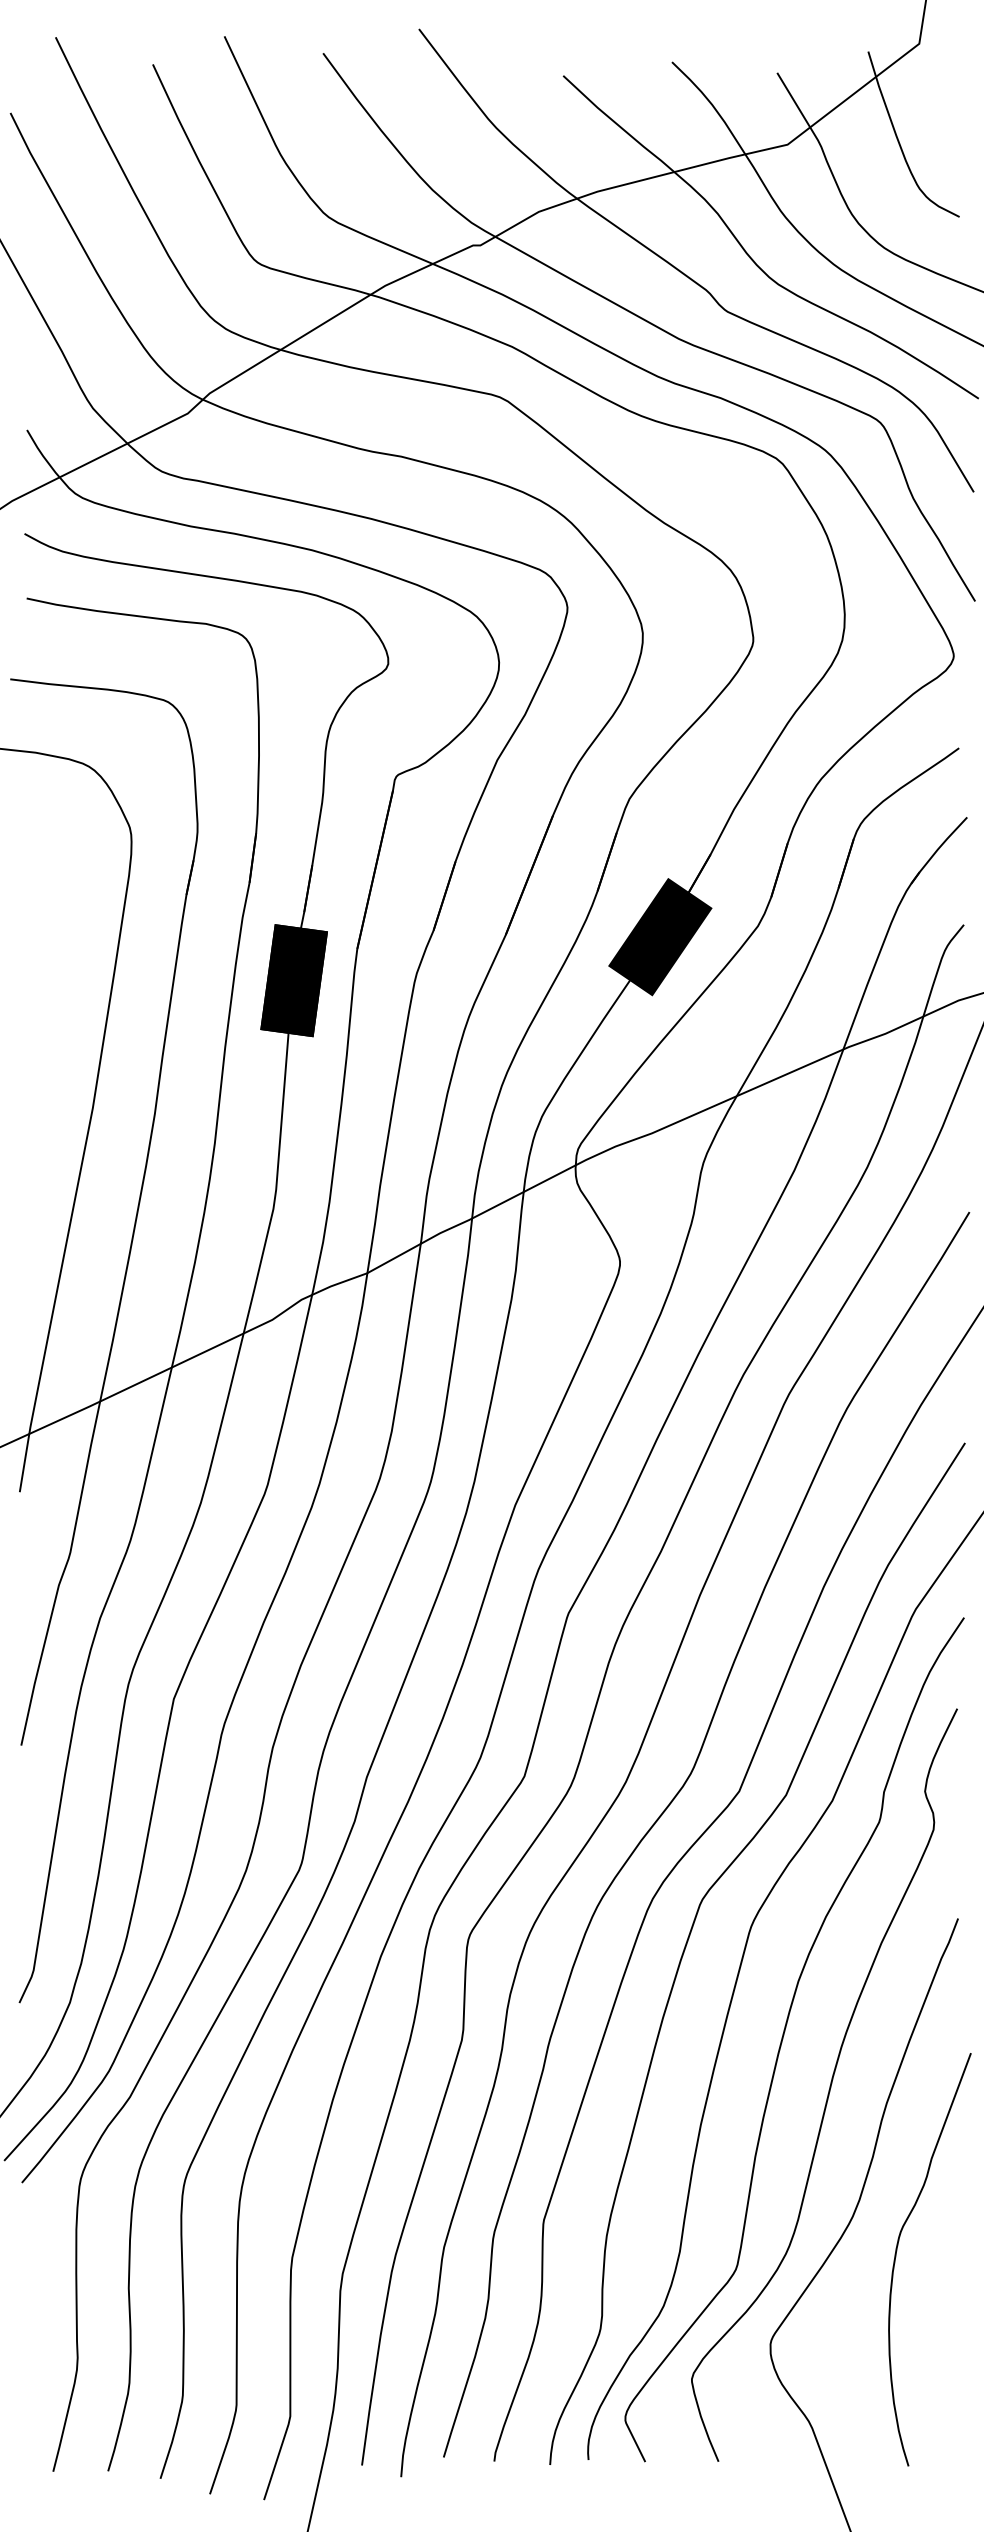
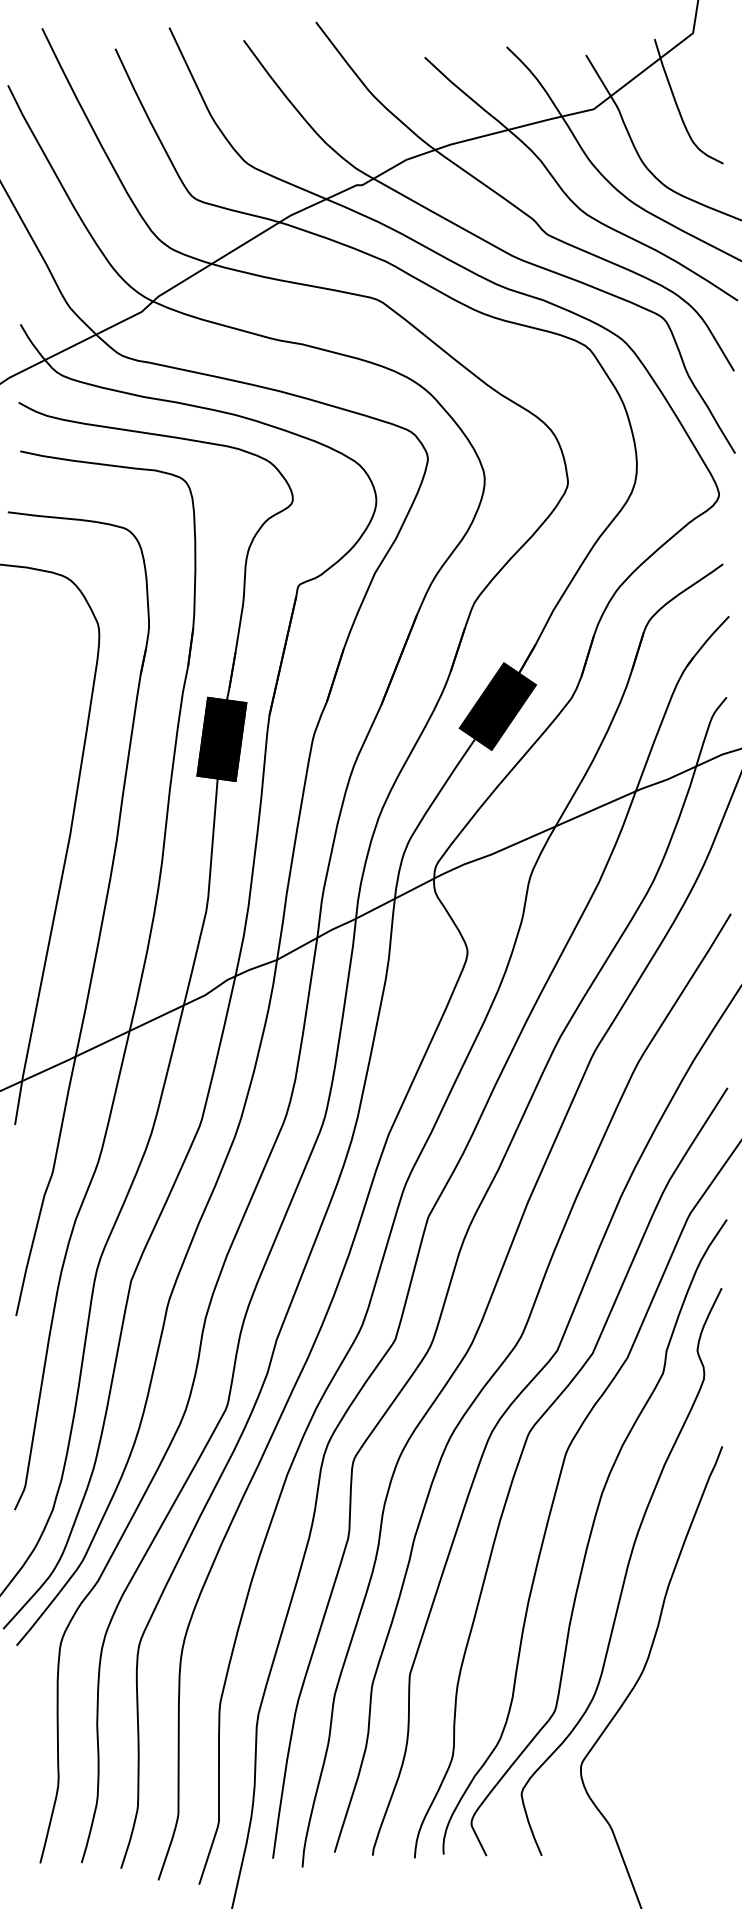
curve: (897, 2251) -> (676, 1697), removed

